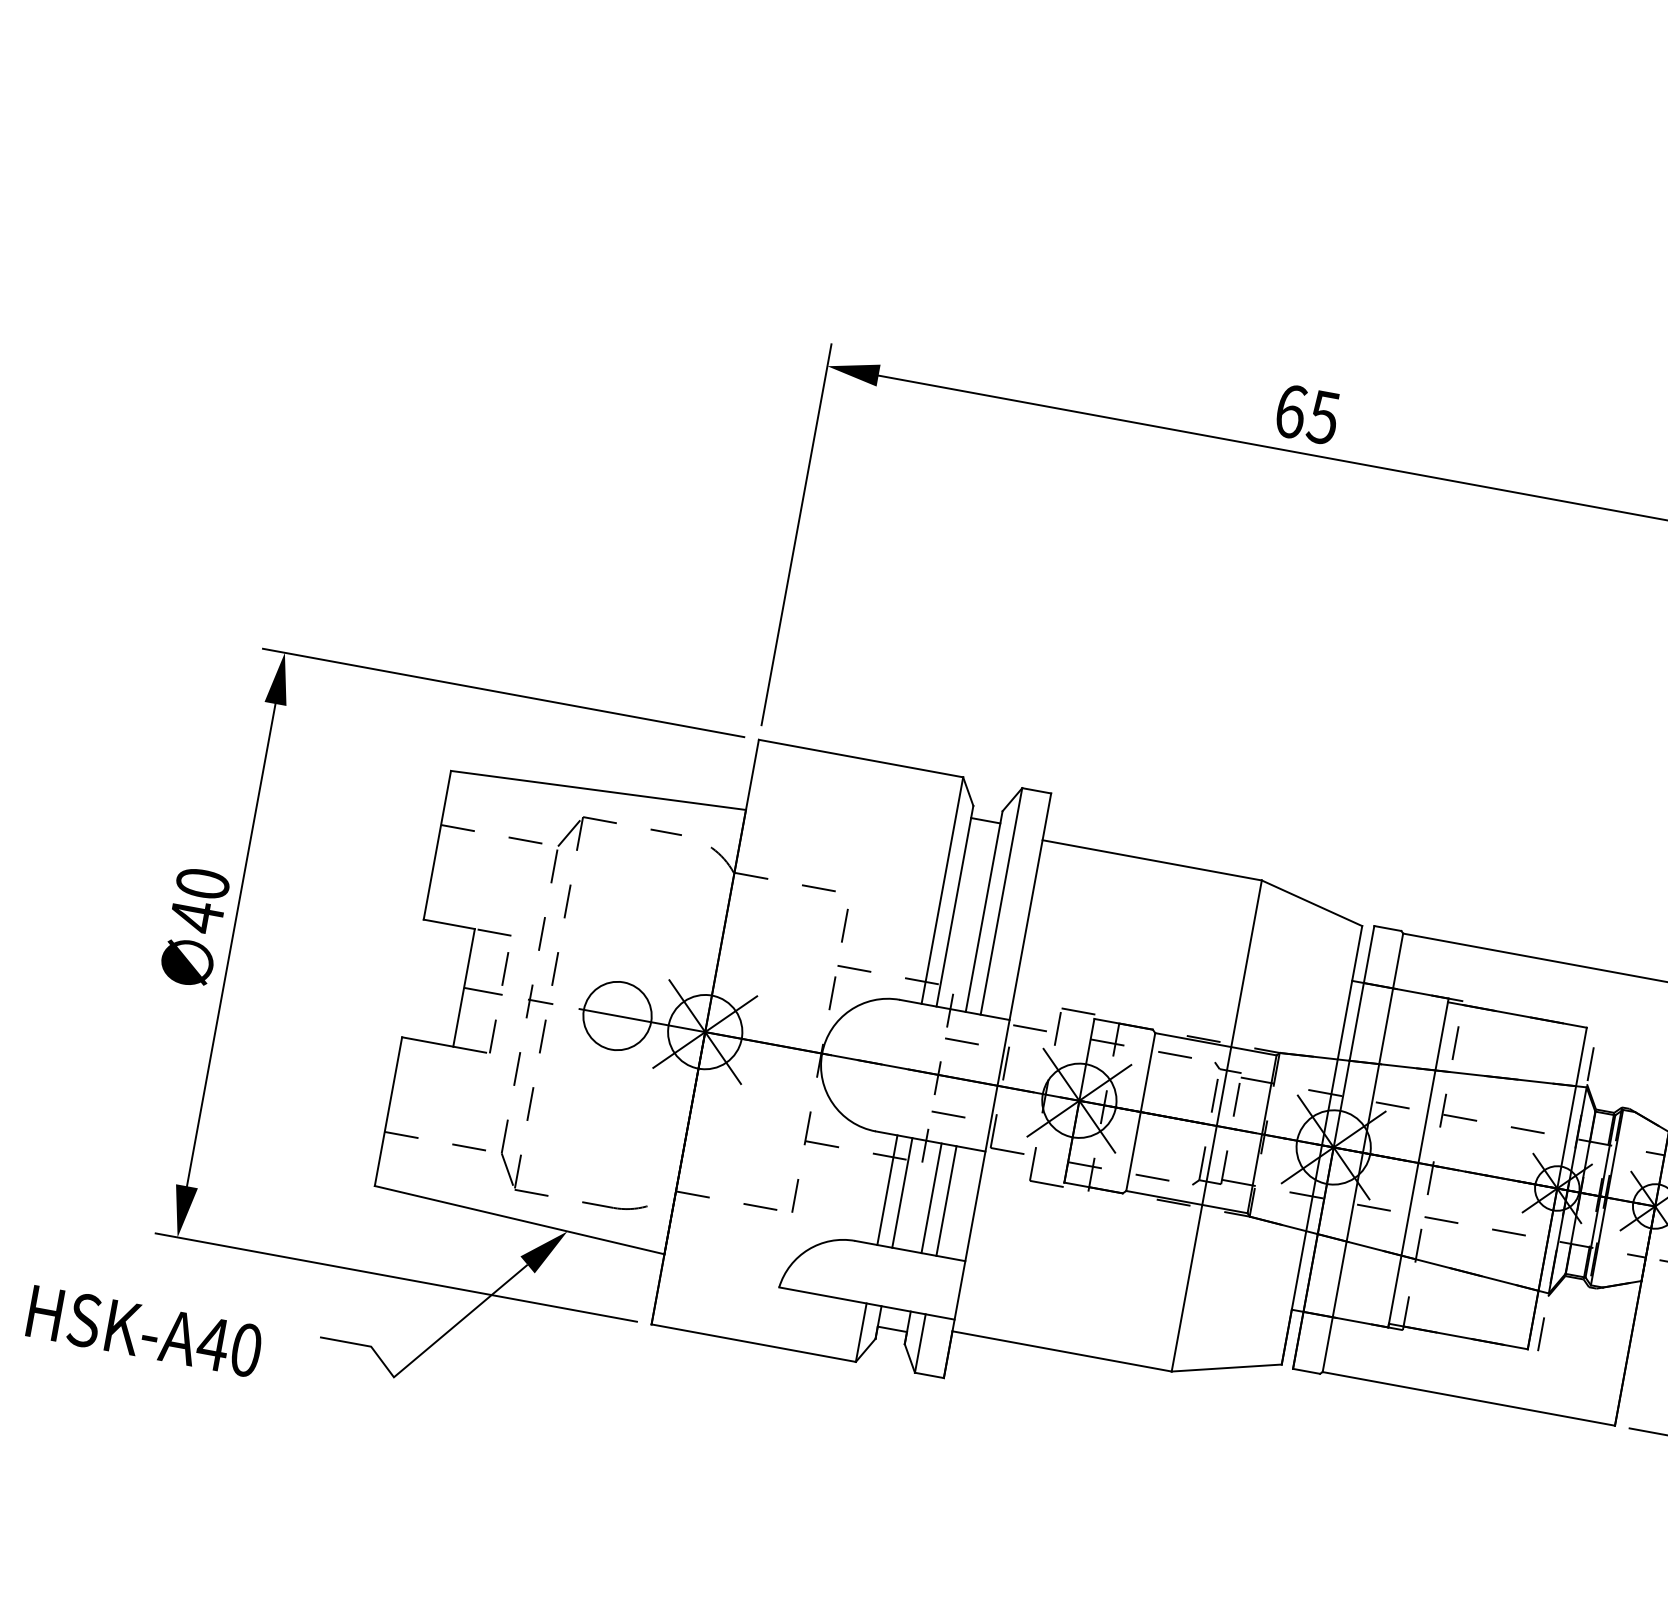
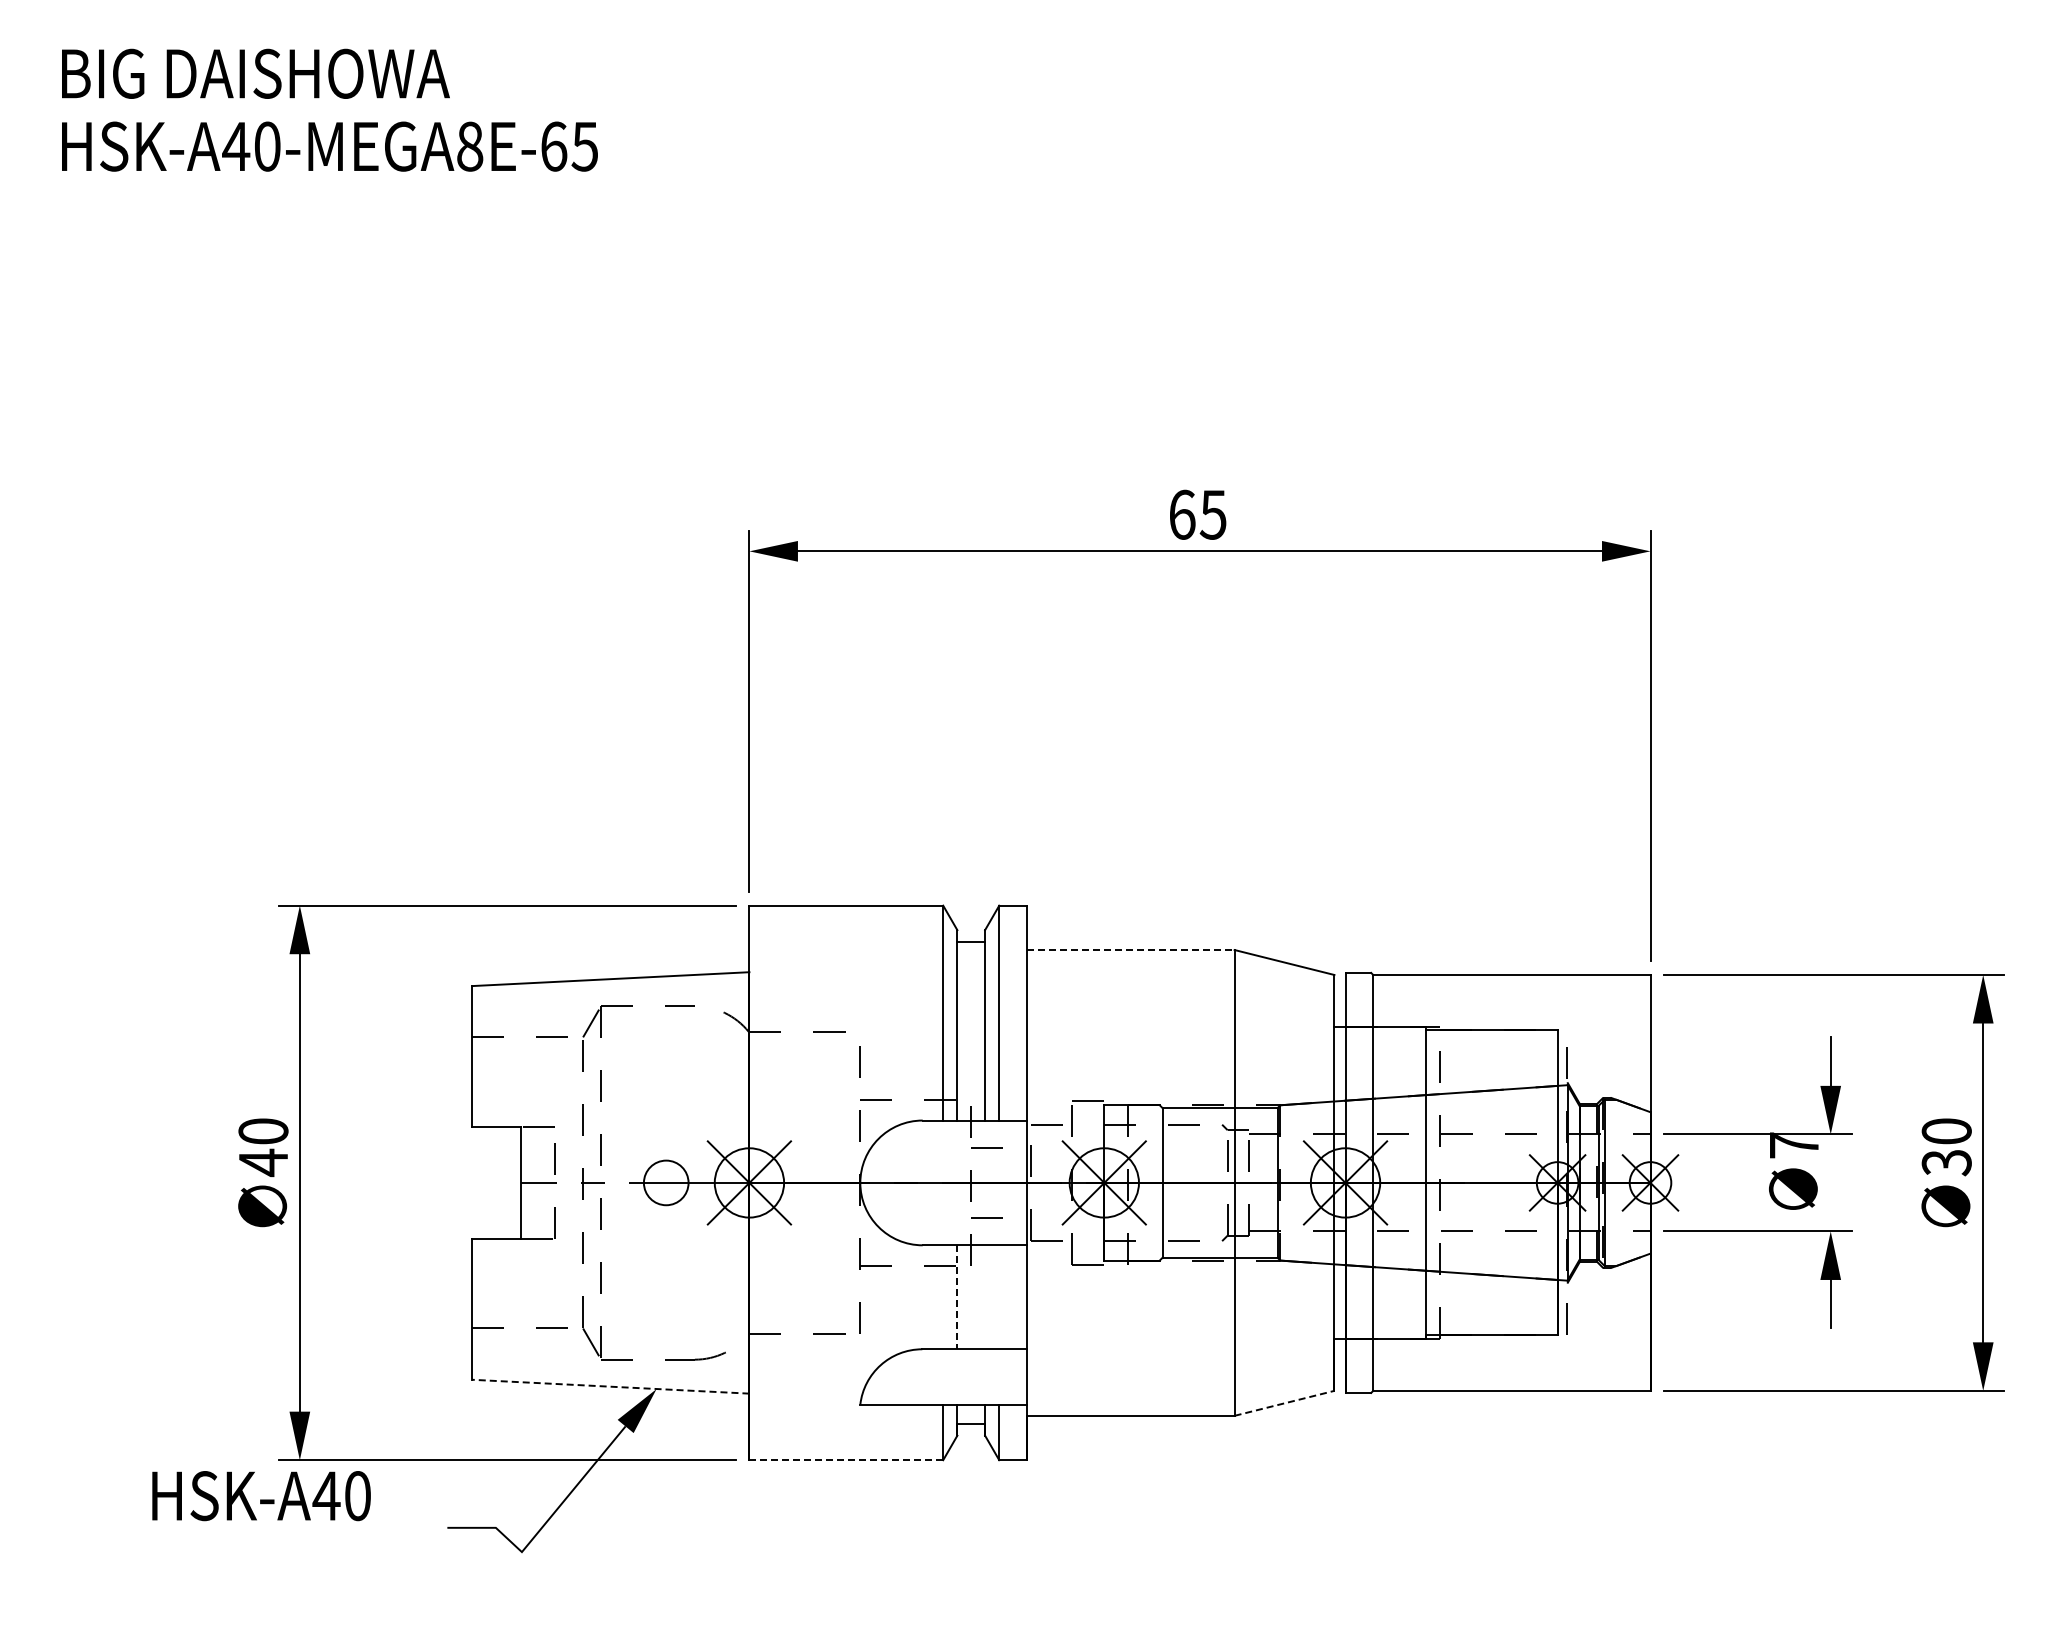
line: (1151, 860) -> (1130, 950), solid -> dashed
circle: (617, 1015) -> (666, 1182), size x0.7
line: (887, 1190) -> (943, 1297), removed
line: (902, 1193) -> (957, 1297), solid -> dashed
line: (931, 1198) -> (985, 1297), removed
line: (946, 1201) -> (999, 1297), removed
line: (519, 1219) -> (610, 1386), solid -> dashed
text: (144, 1331) -> (261, 1496), moved
line: (753, 1343) -> (846, 1460), solid -> dashed
line: (1227, 1368) -> (1285, 1403), solid -> dashed

